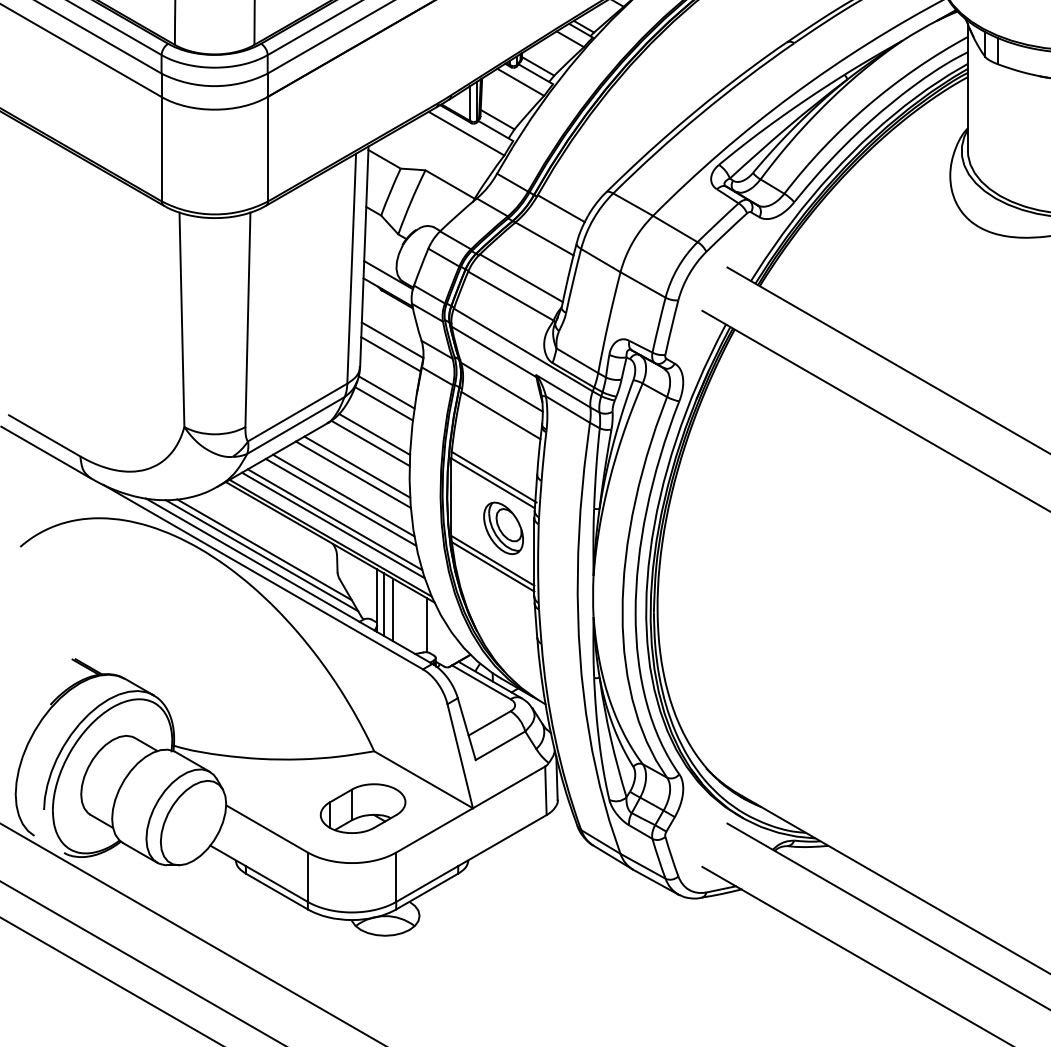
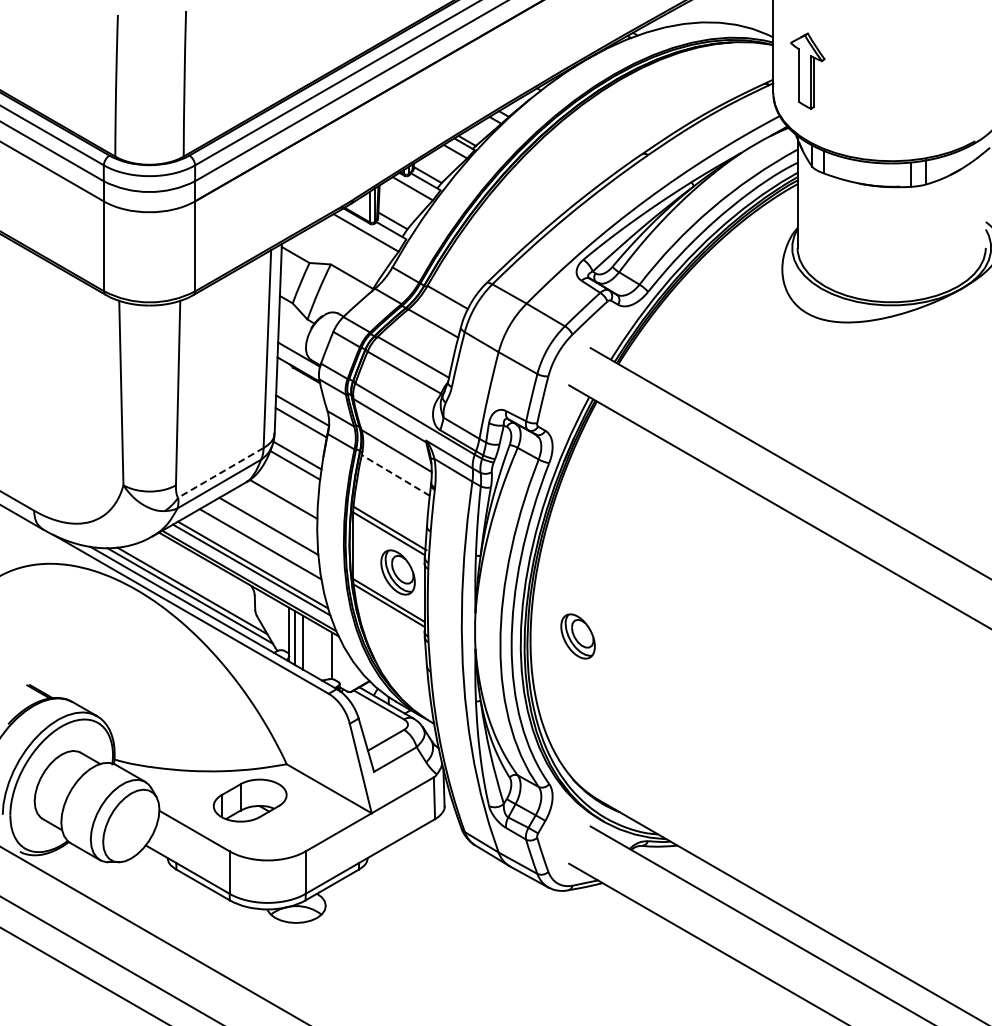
line: (297, 413) -> (220, 473), solid -> dashed
line: (500, 415) -> (395, 475), solid -> dashed
line: (373, 434) -> (286, 491), removed
line: (356, 466) -> (271, 519), removed
line: (340, 501) -> (257, 549), removed
part: (712, 602) -> (577, 636), added
part: (362, 808) -> (249, 800), moved

